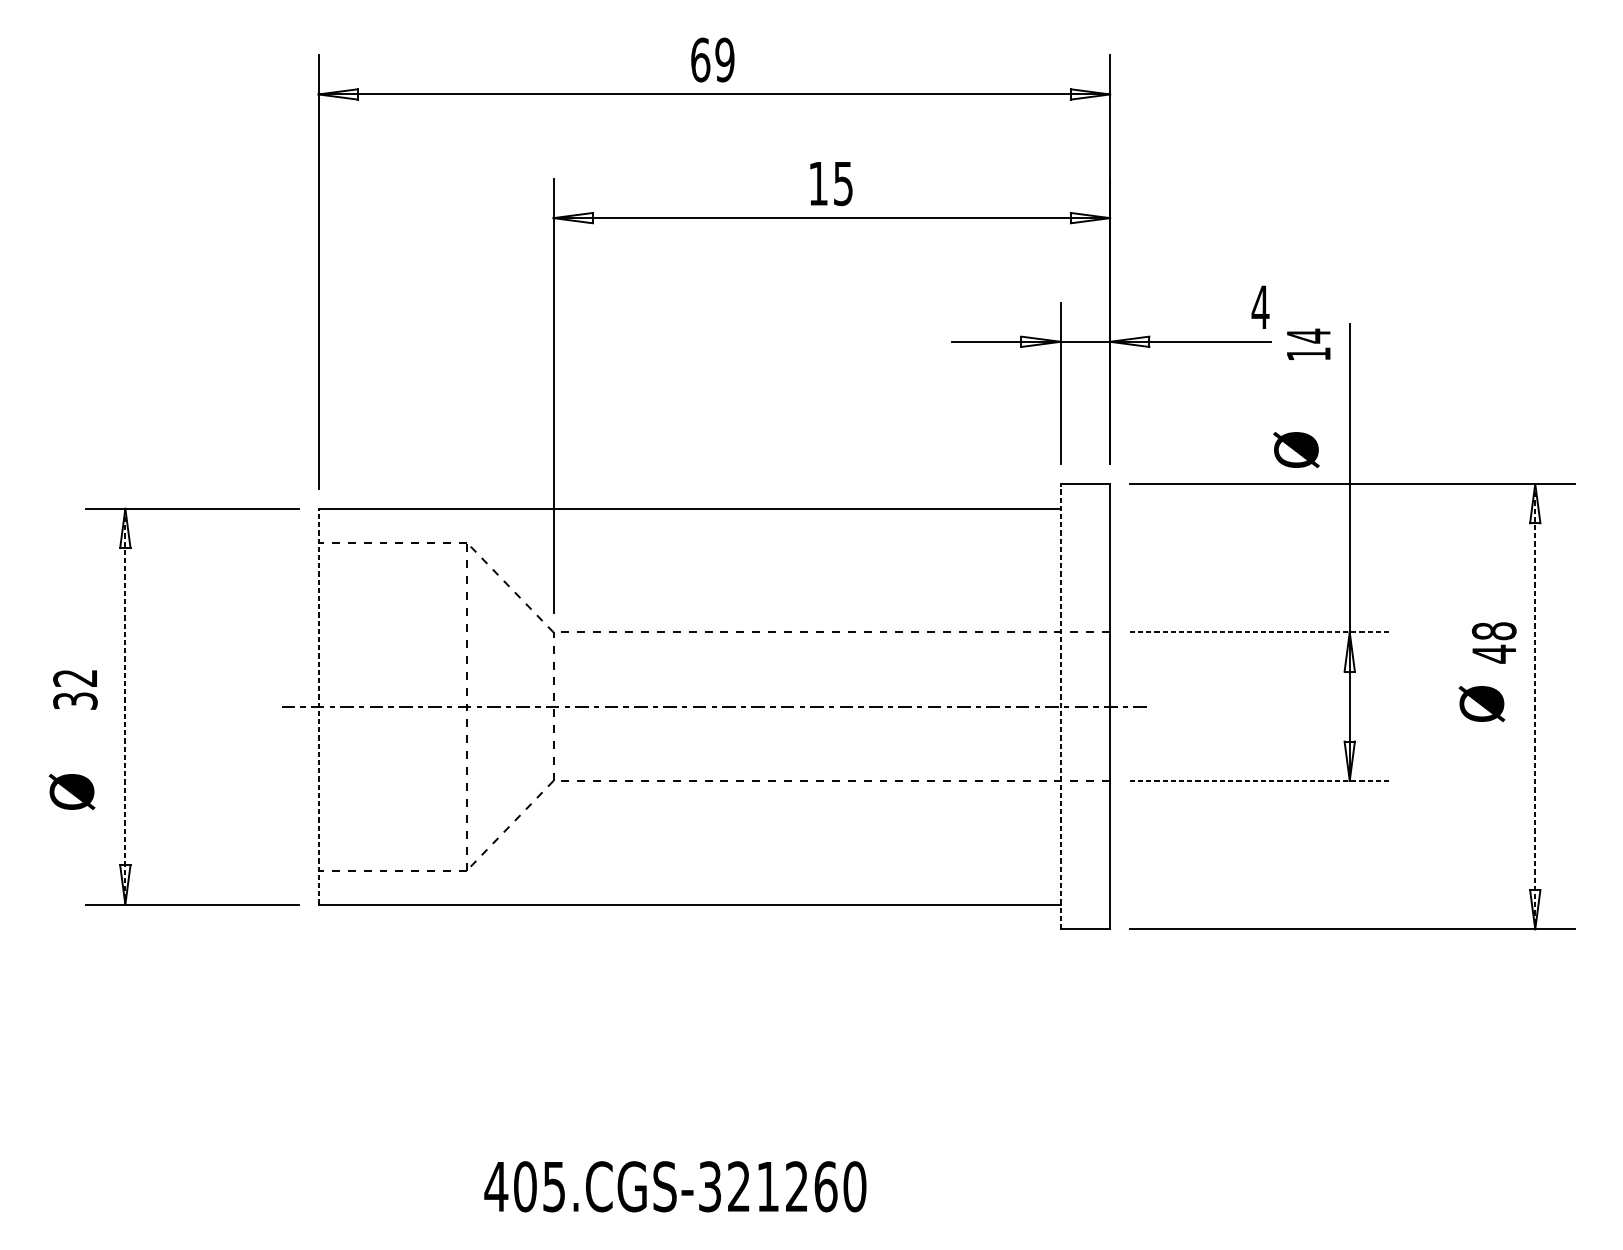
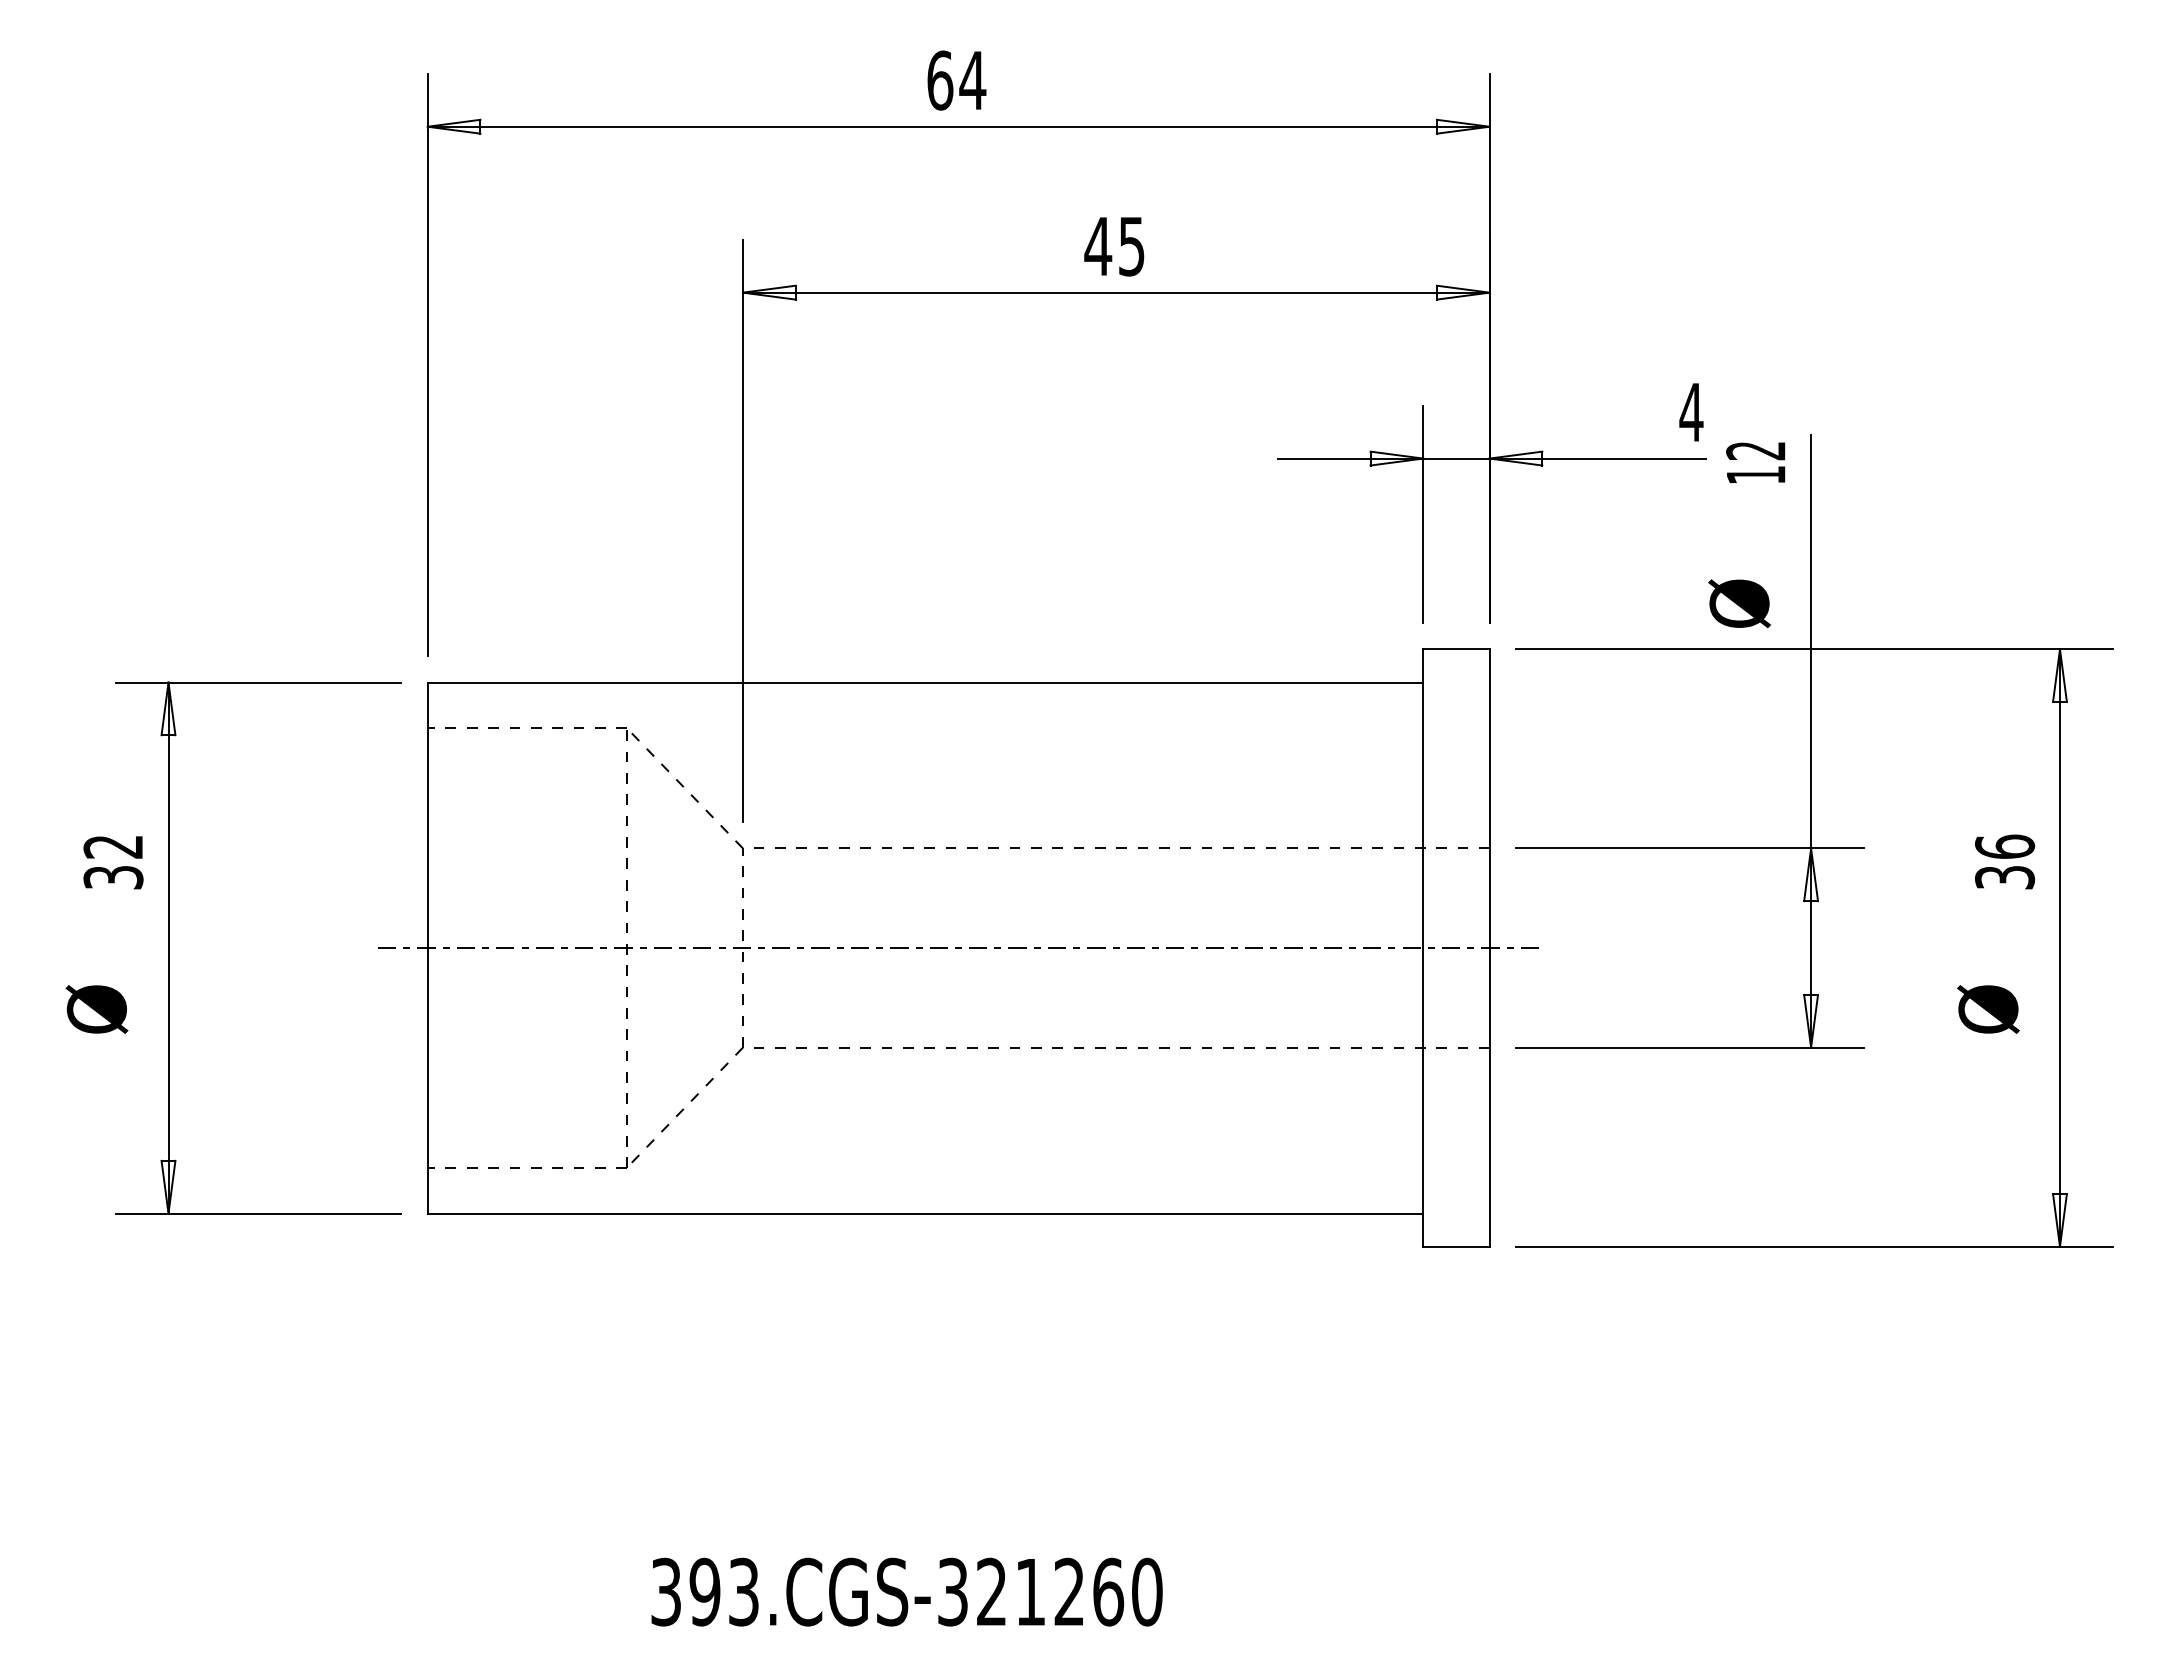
text: (724, 59) -> (972, 80), 69 -> 64
text: (818, 183) -> (1098, 246), 15 -> 45
text: (1308, 335) -> (1755, 450), 14 -> 12
line: (1259, 632) -> (1689, 848), dashed -> solid
text: (1494, 642) -> (2005, 862), 48 -> 36
text: (75, 689) -> (113, 862), moved
text: (1481, 704) -> (1988, 1009), moved
line: (125, 706) -> (168, 948), dashed -> solid
line: (318, 706) -> (427, 947), dashed -> solid
line: (1060, 706) -> (1423, 948), dashed -> solid
line: (1534, 706) -> (2059, 948), dashed -> solid
line: (1259, 780) -> (1689, 1047), dashed -> solid
text: (71, 791) -> (96, 1009), moved
text: (524, 1186) -> (704, 1591), 405.CGS-321260 -> 393.CGS-321260

